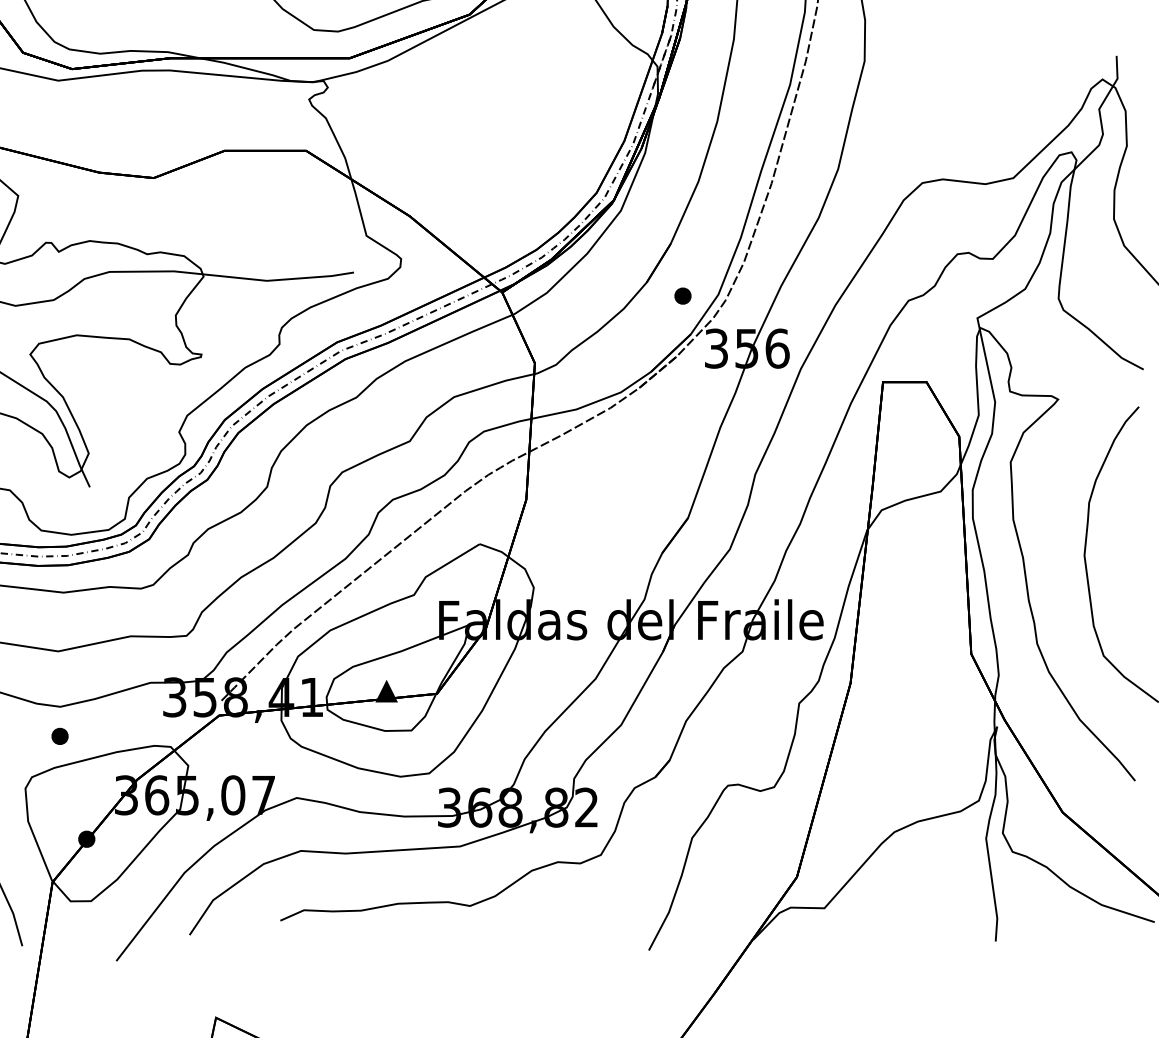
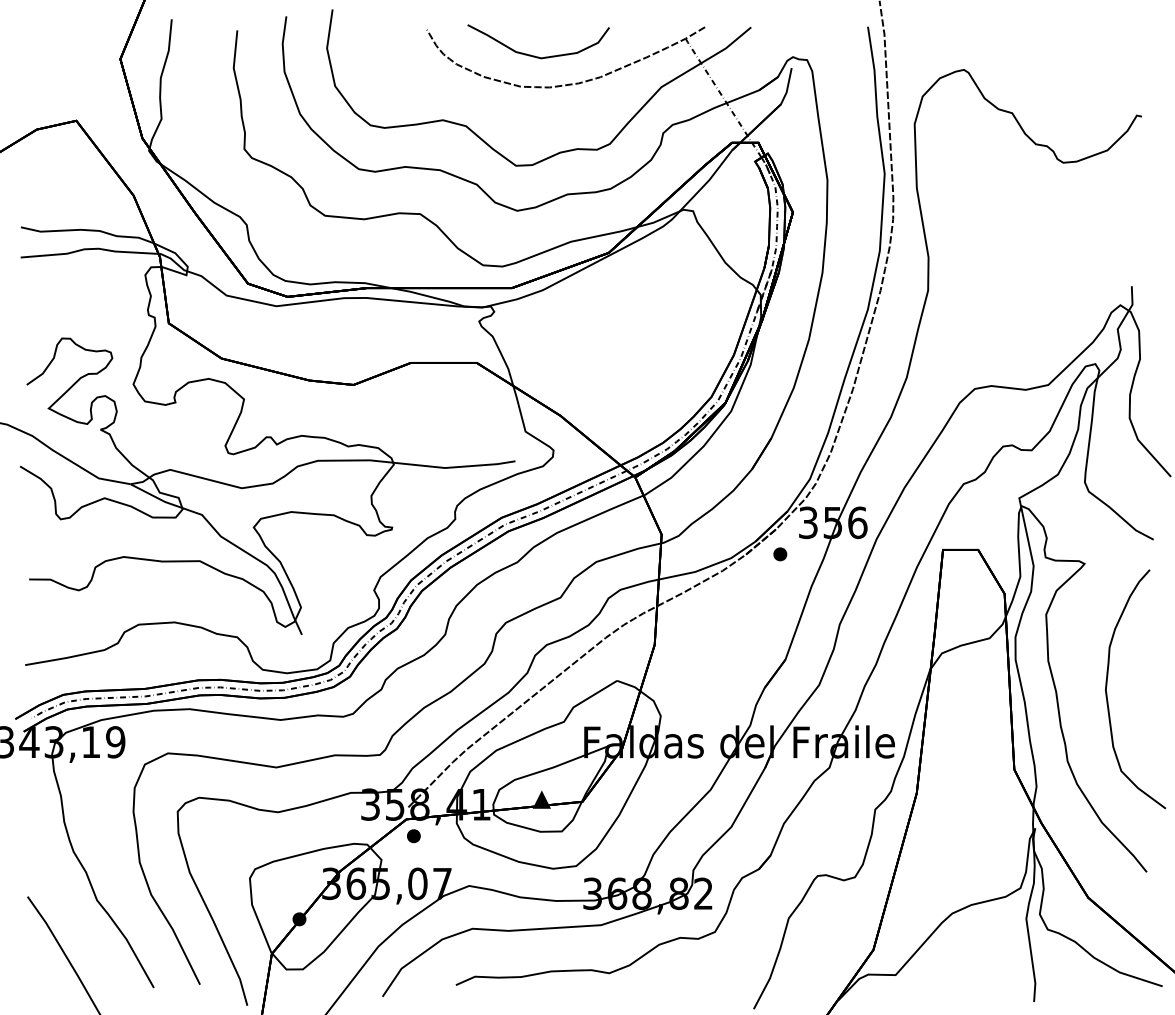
part: (683, 296) -> (780, 554), moved
part: (59, 736) -> (413, 836), moved

